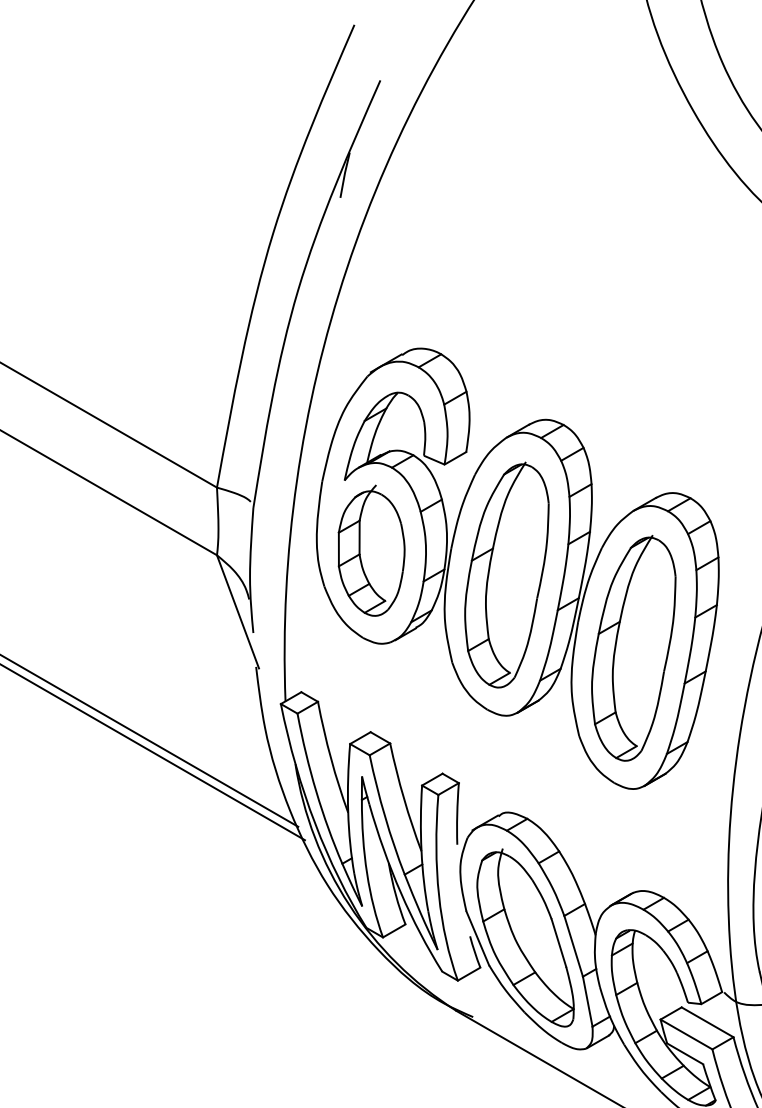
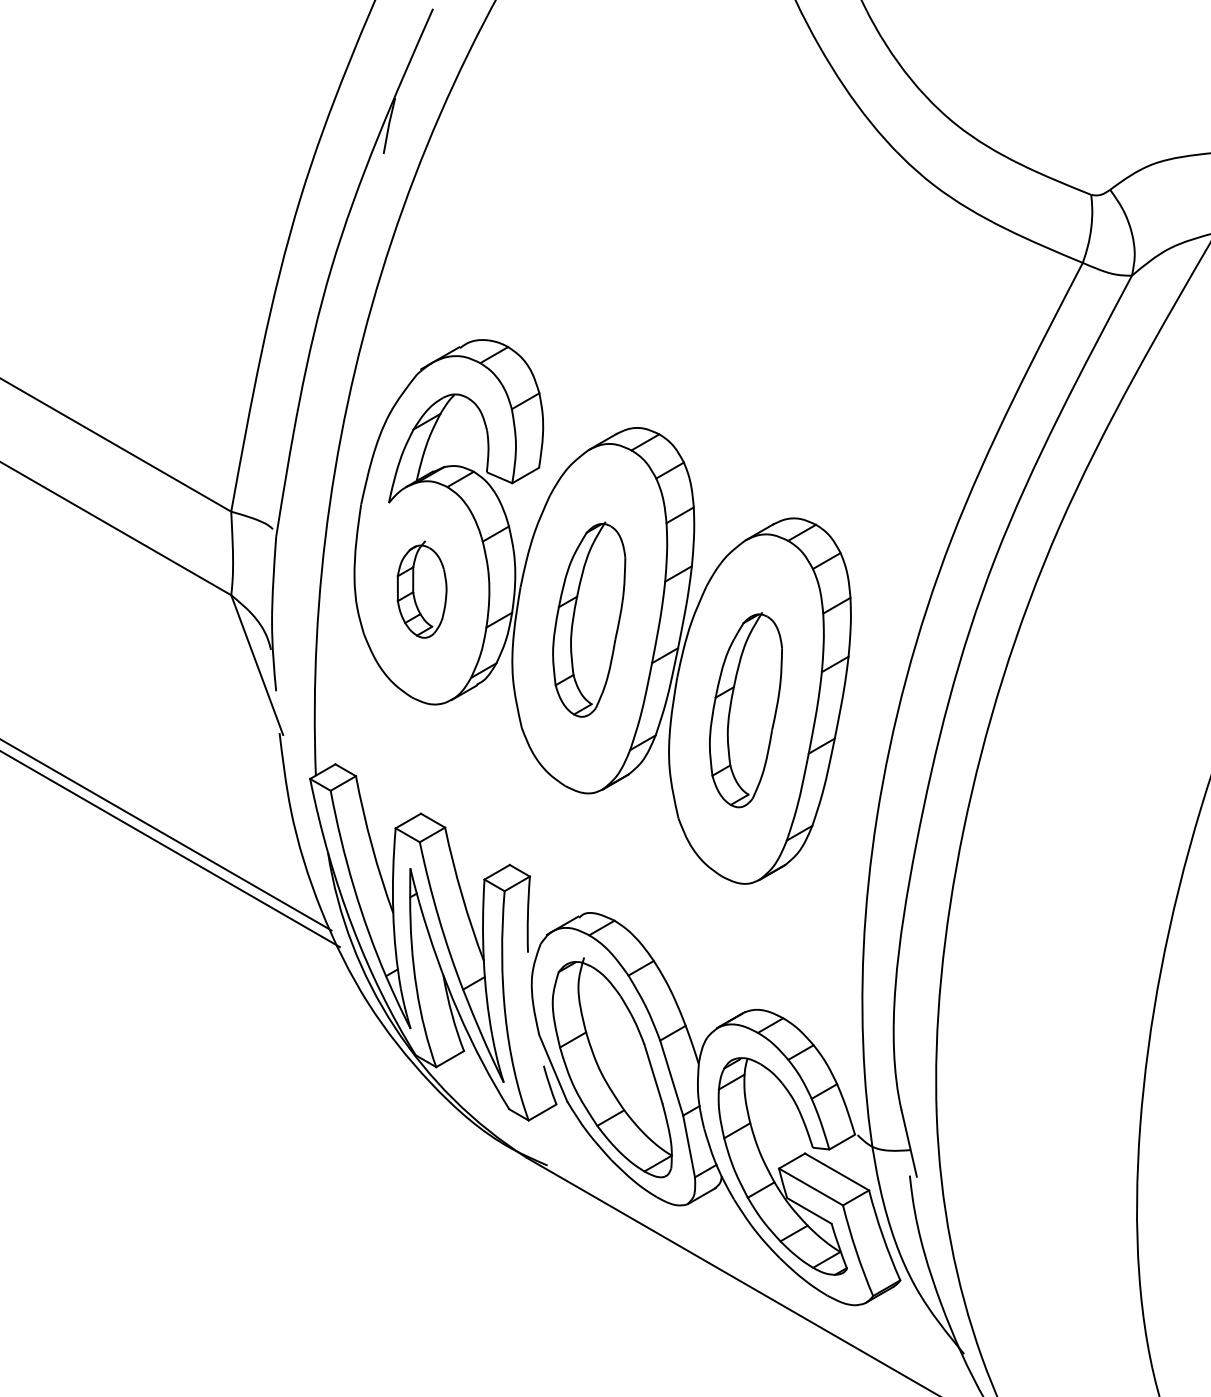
part: (371, 550) -> (421, 589), size x0.6
part: (506, 574) -> (588, 619), size x0.7
part: (633, 647) -> (745, 709), size x0.7

